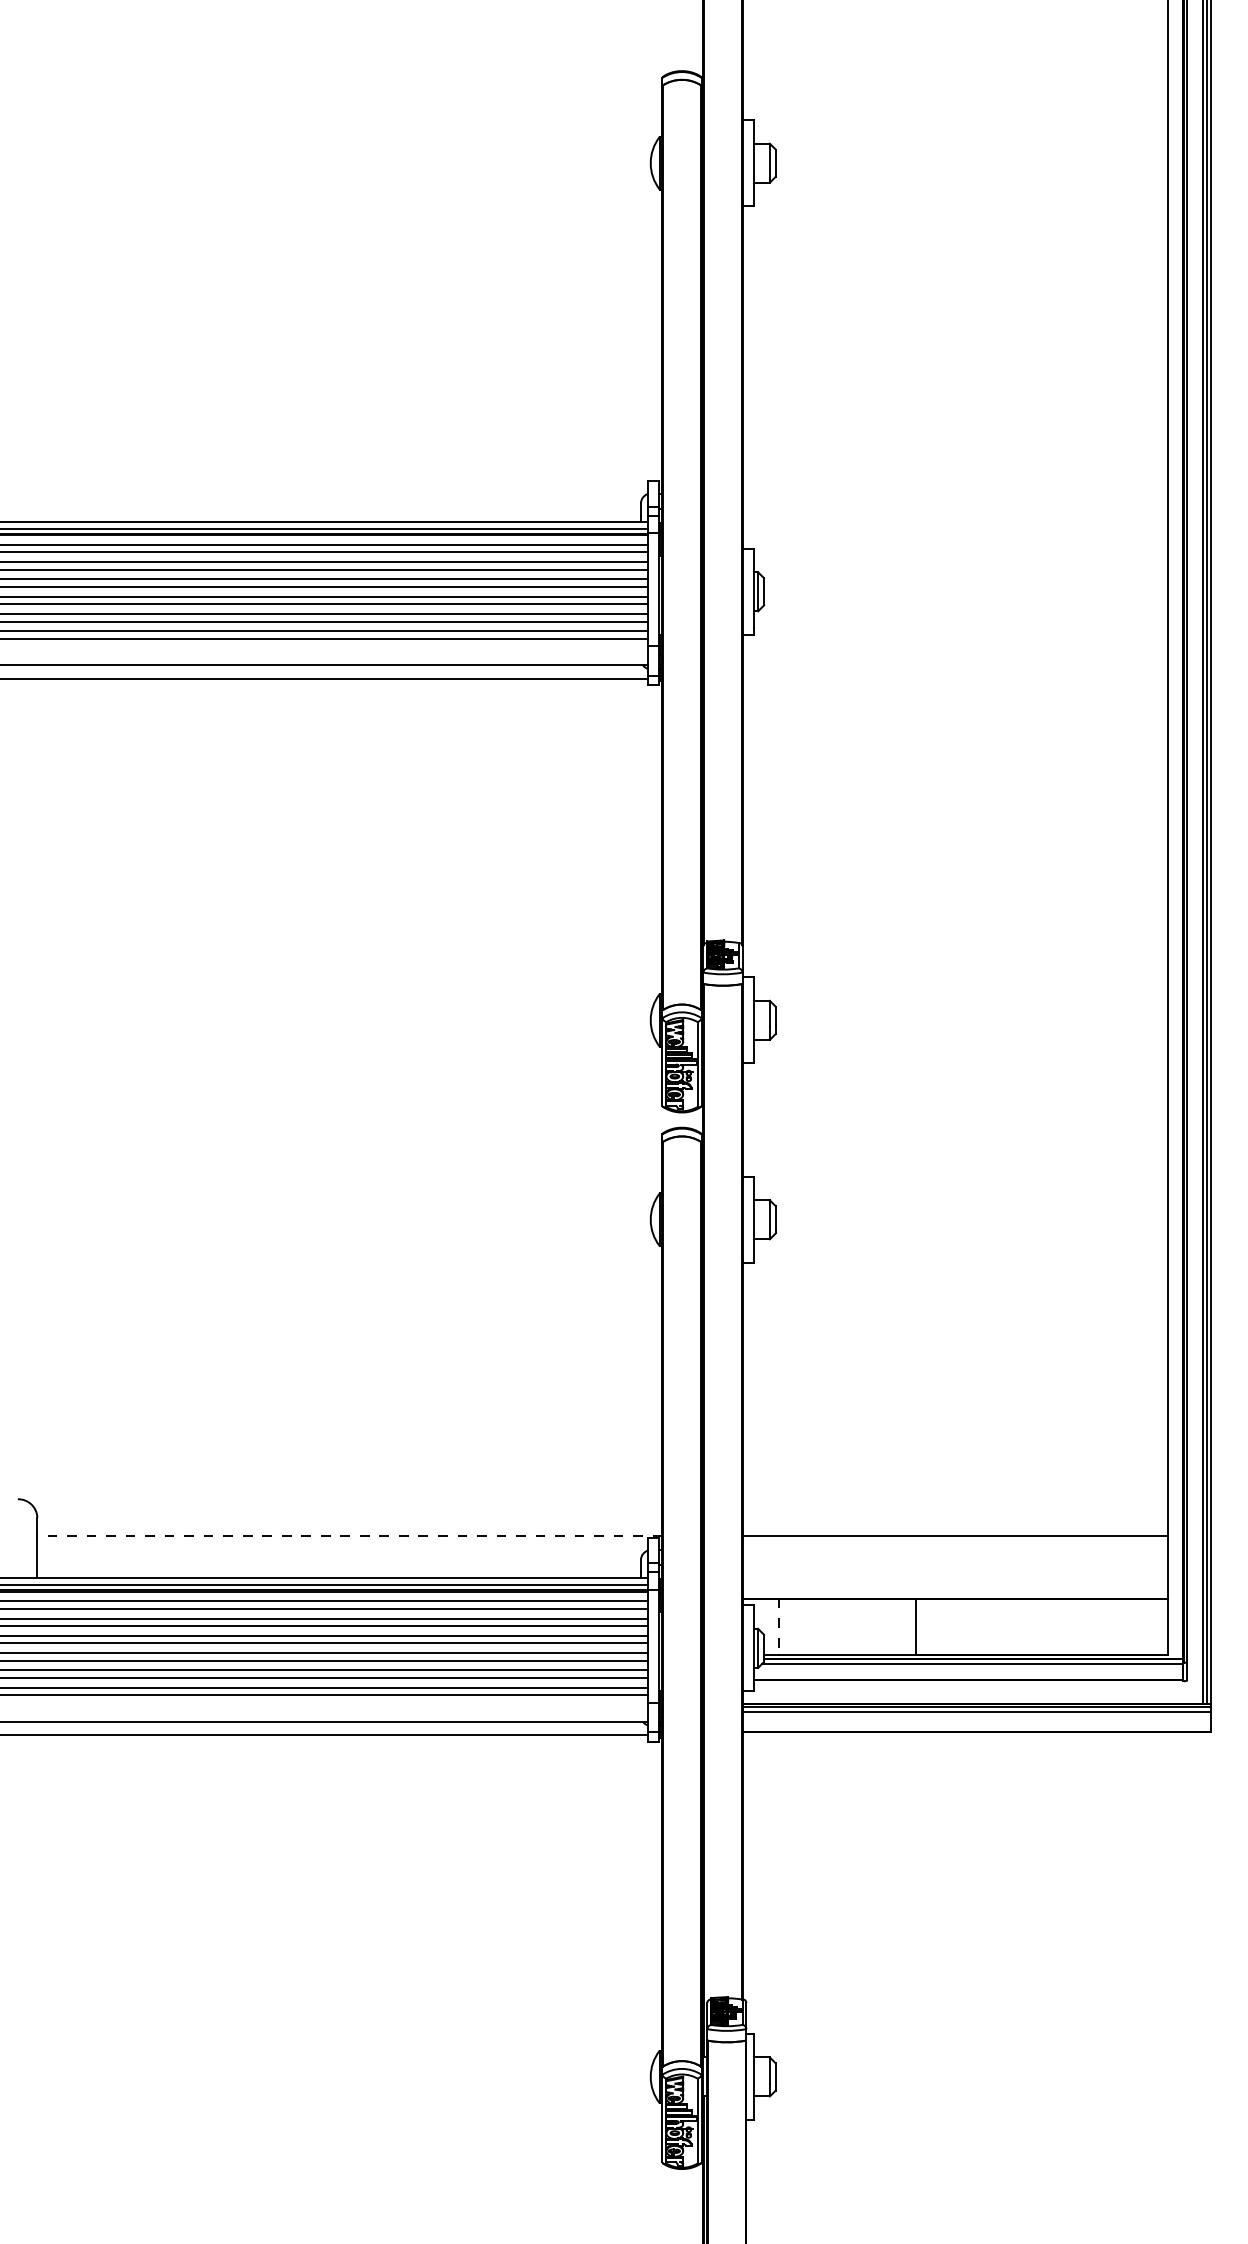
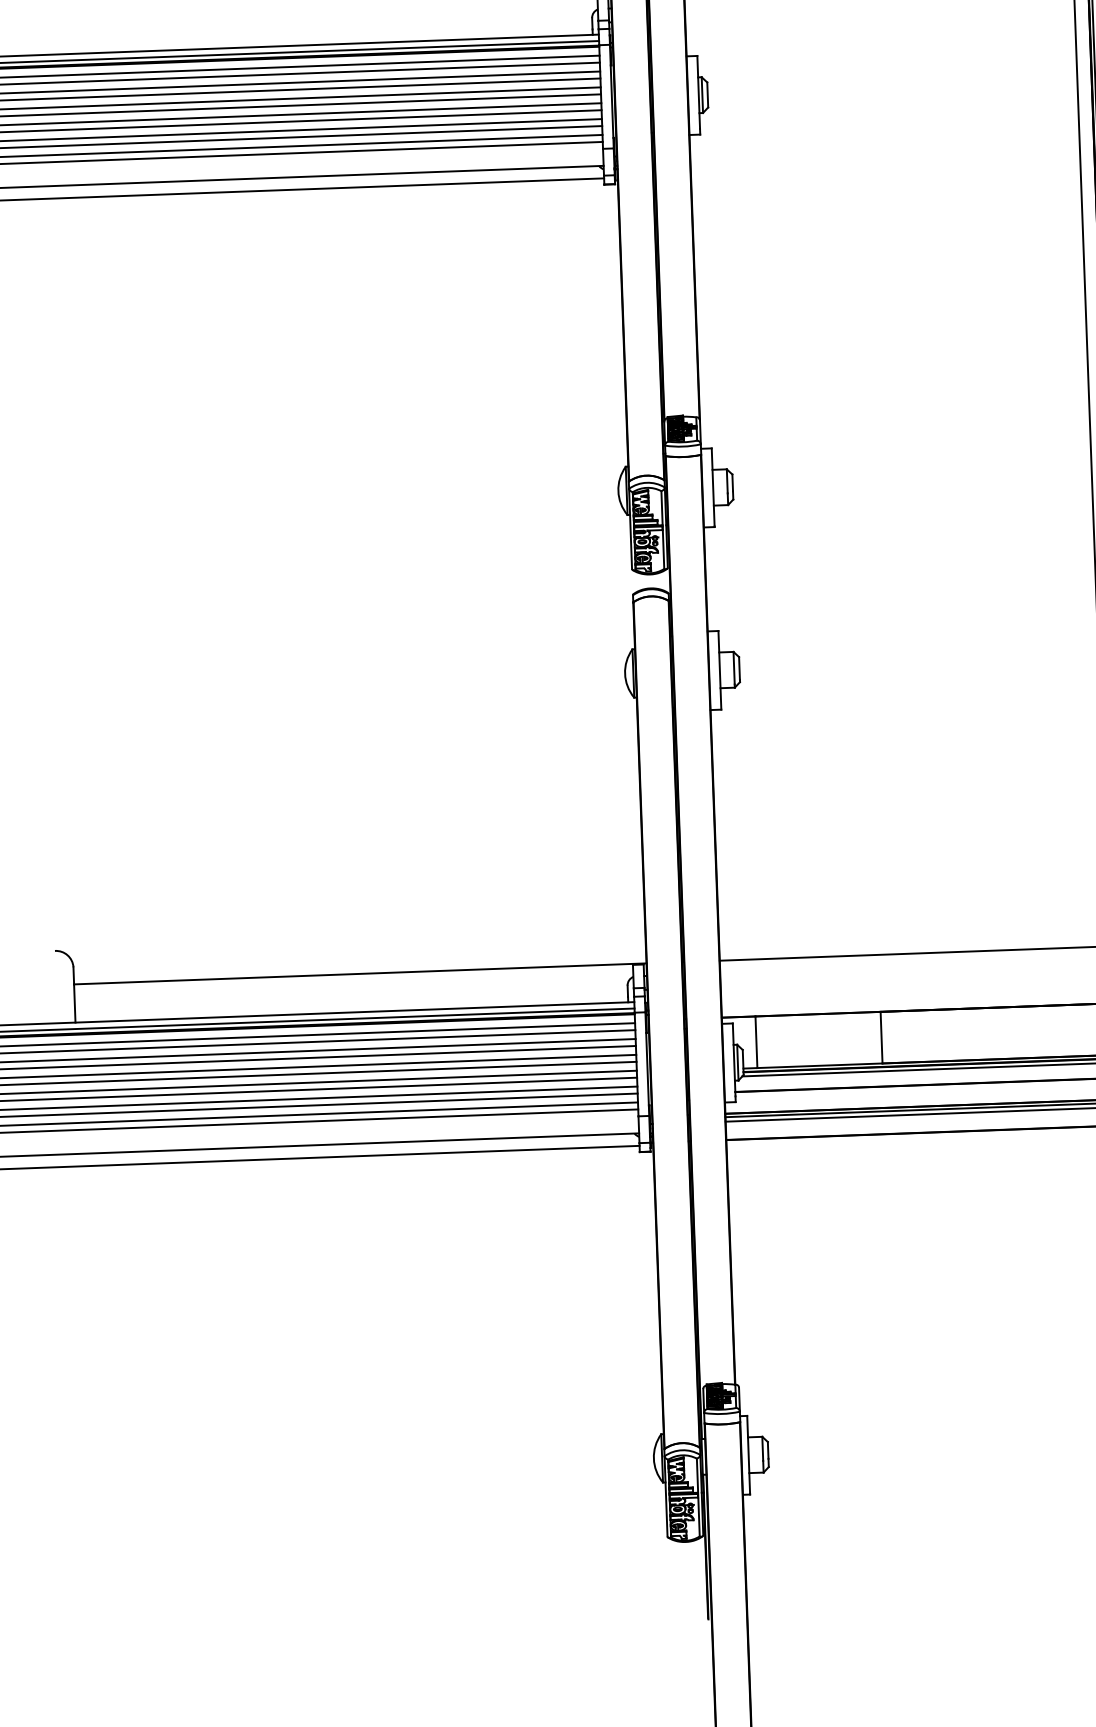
line: (349, 1536) -> (359, 973), dashed -> solid
line: (779, 1627) -> (756, 1042), dashed -> solid

